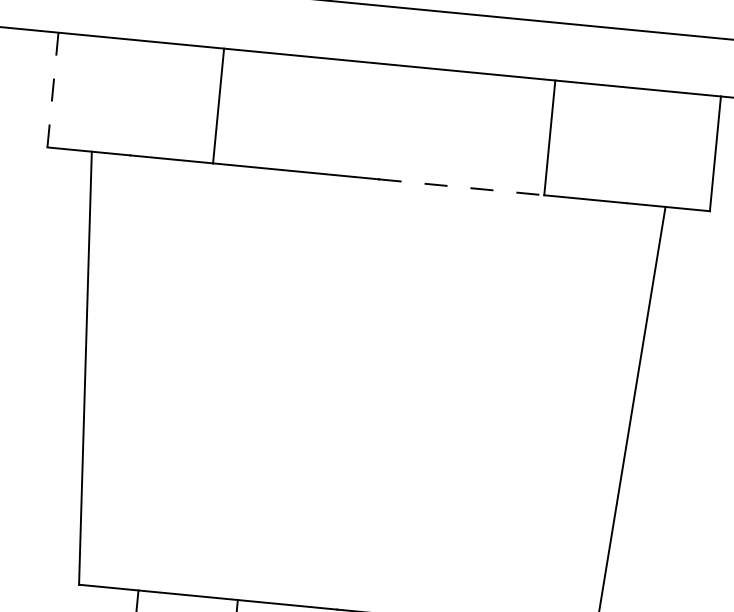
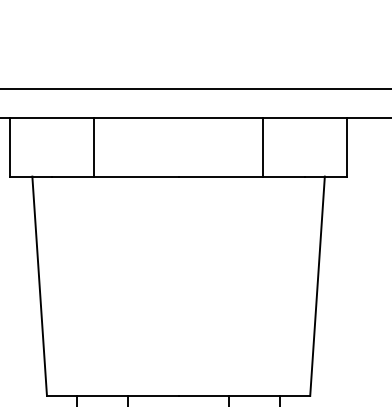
line: (52, 90) -> (9, 147), dashed -> solid
line: (462, 187) -> (221, 176), dashed -> solid

